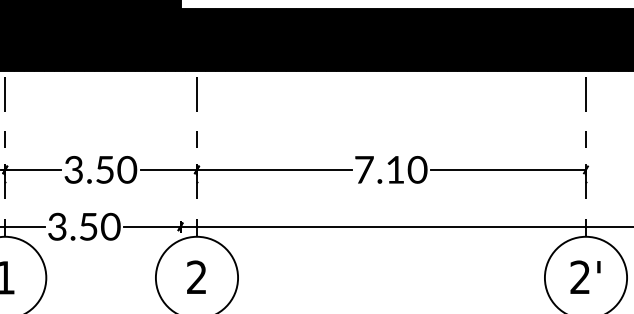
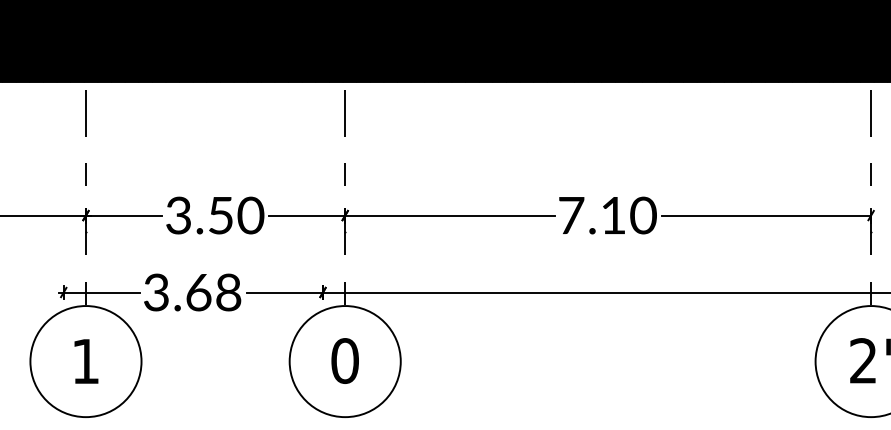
text: (100, 226) -> (214, 292), 3.50 -> 3.68
text: (196, 277) -> (344, 360), 2 -> 0

